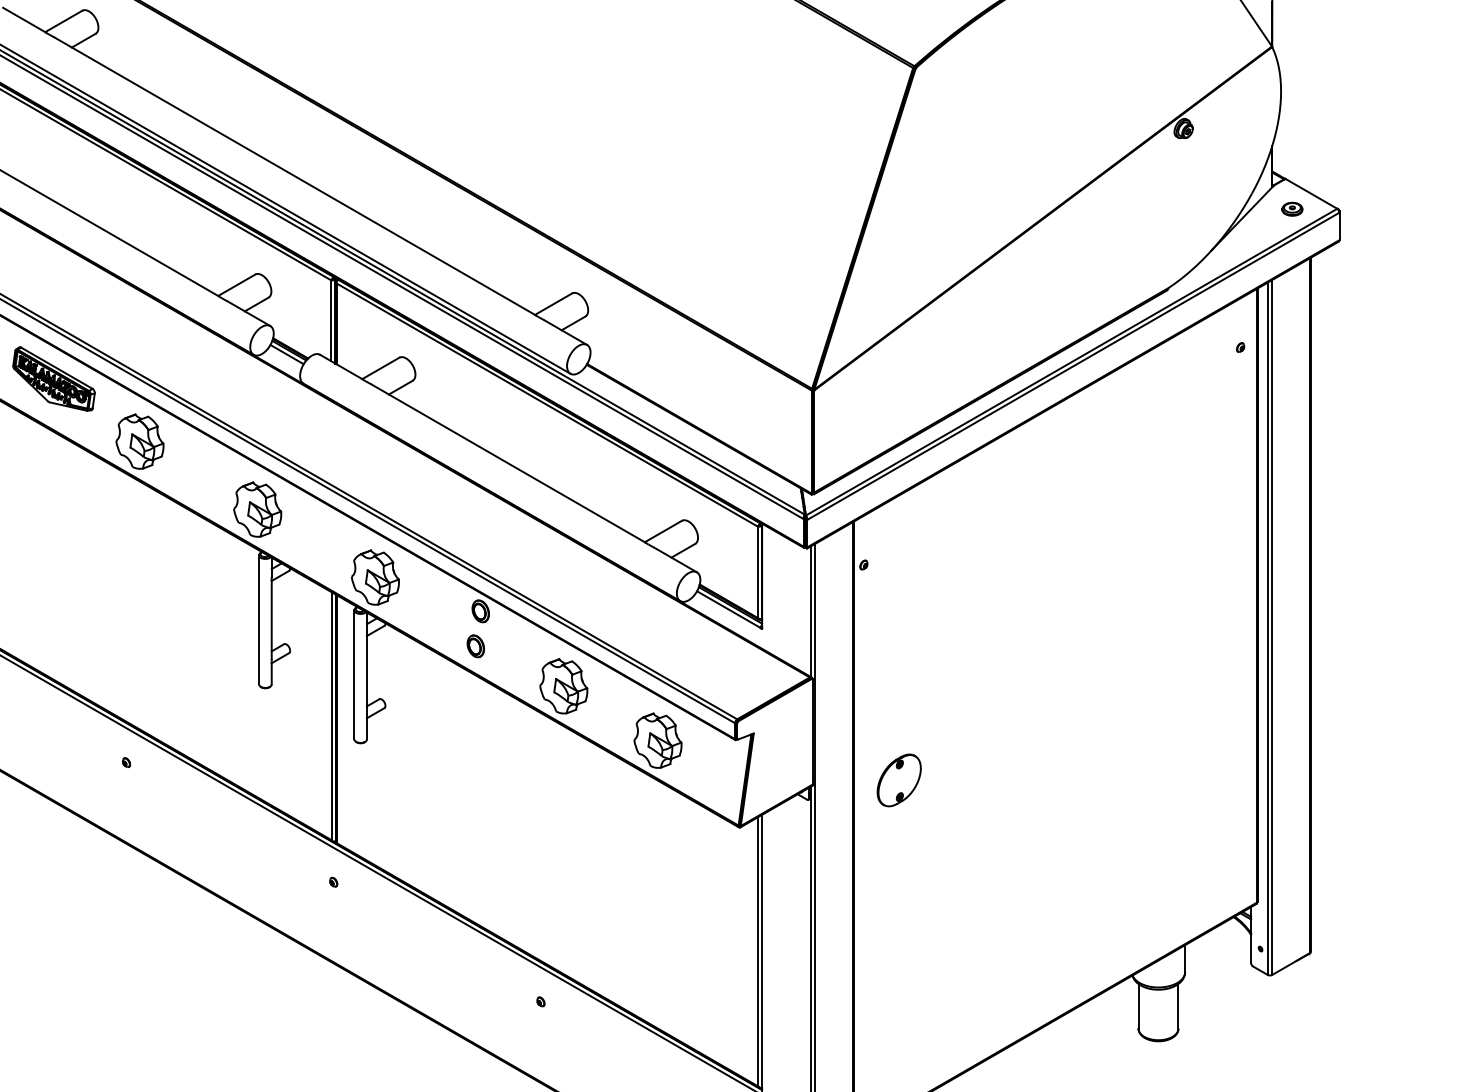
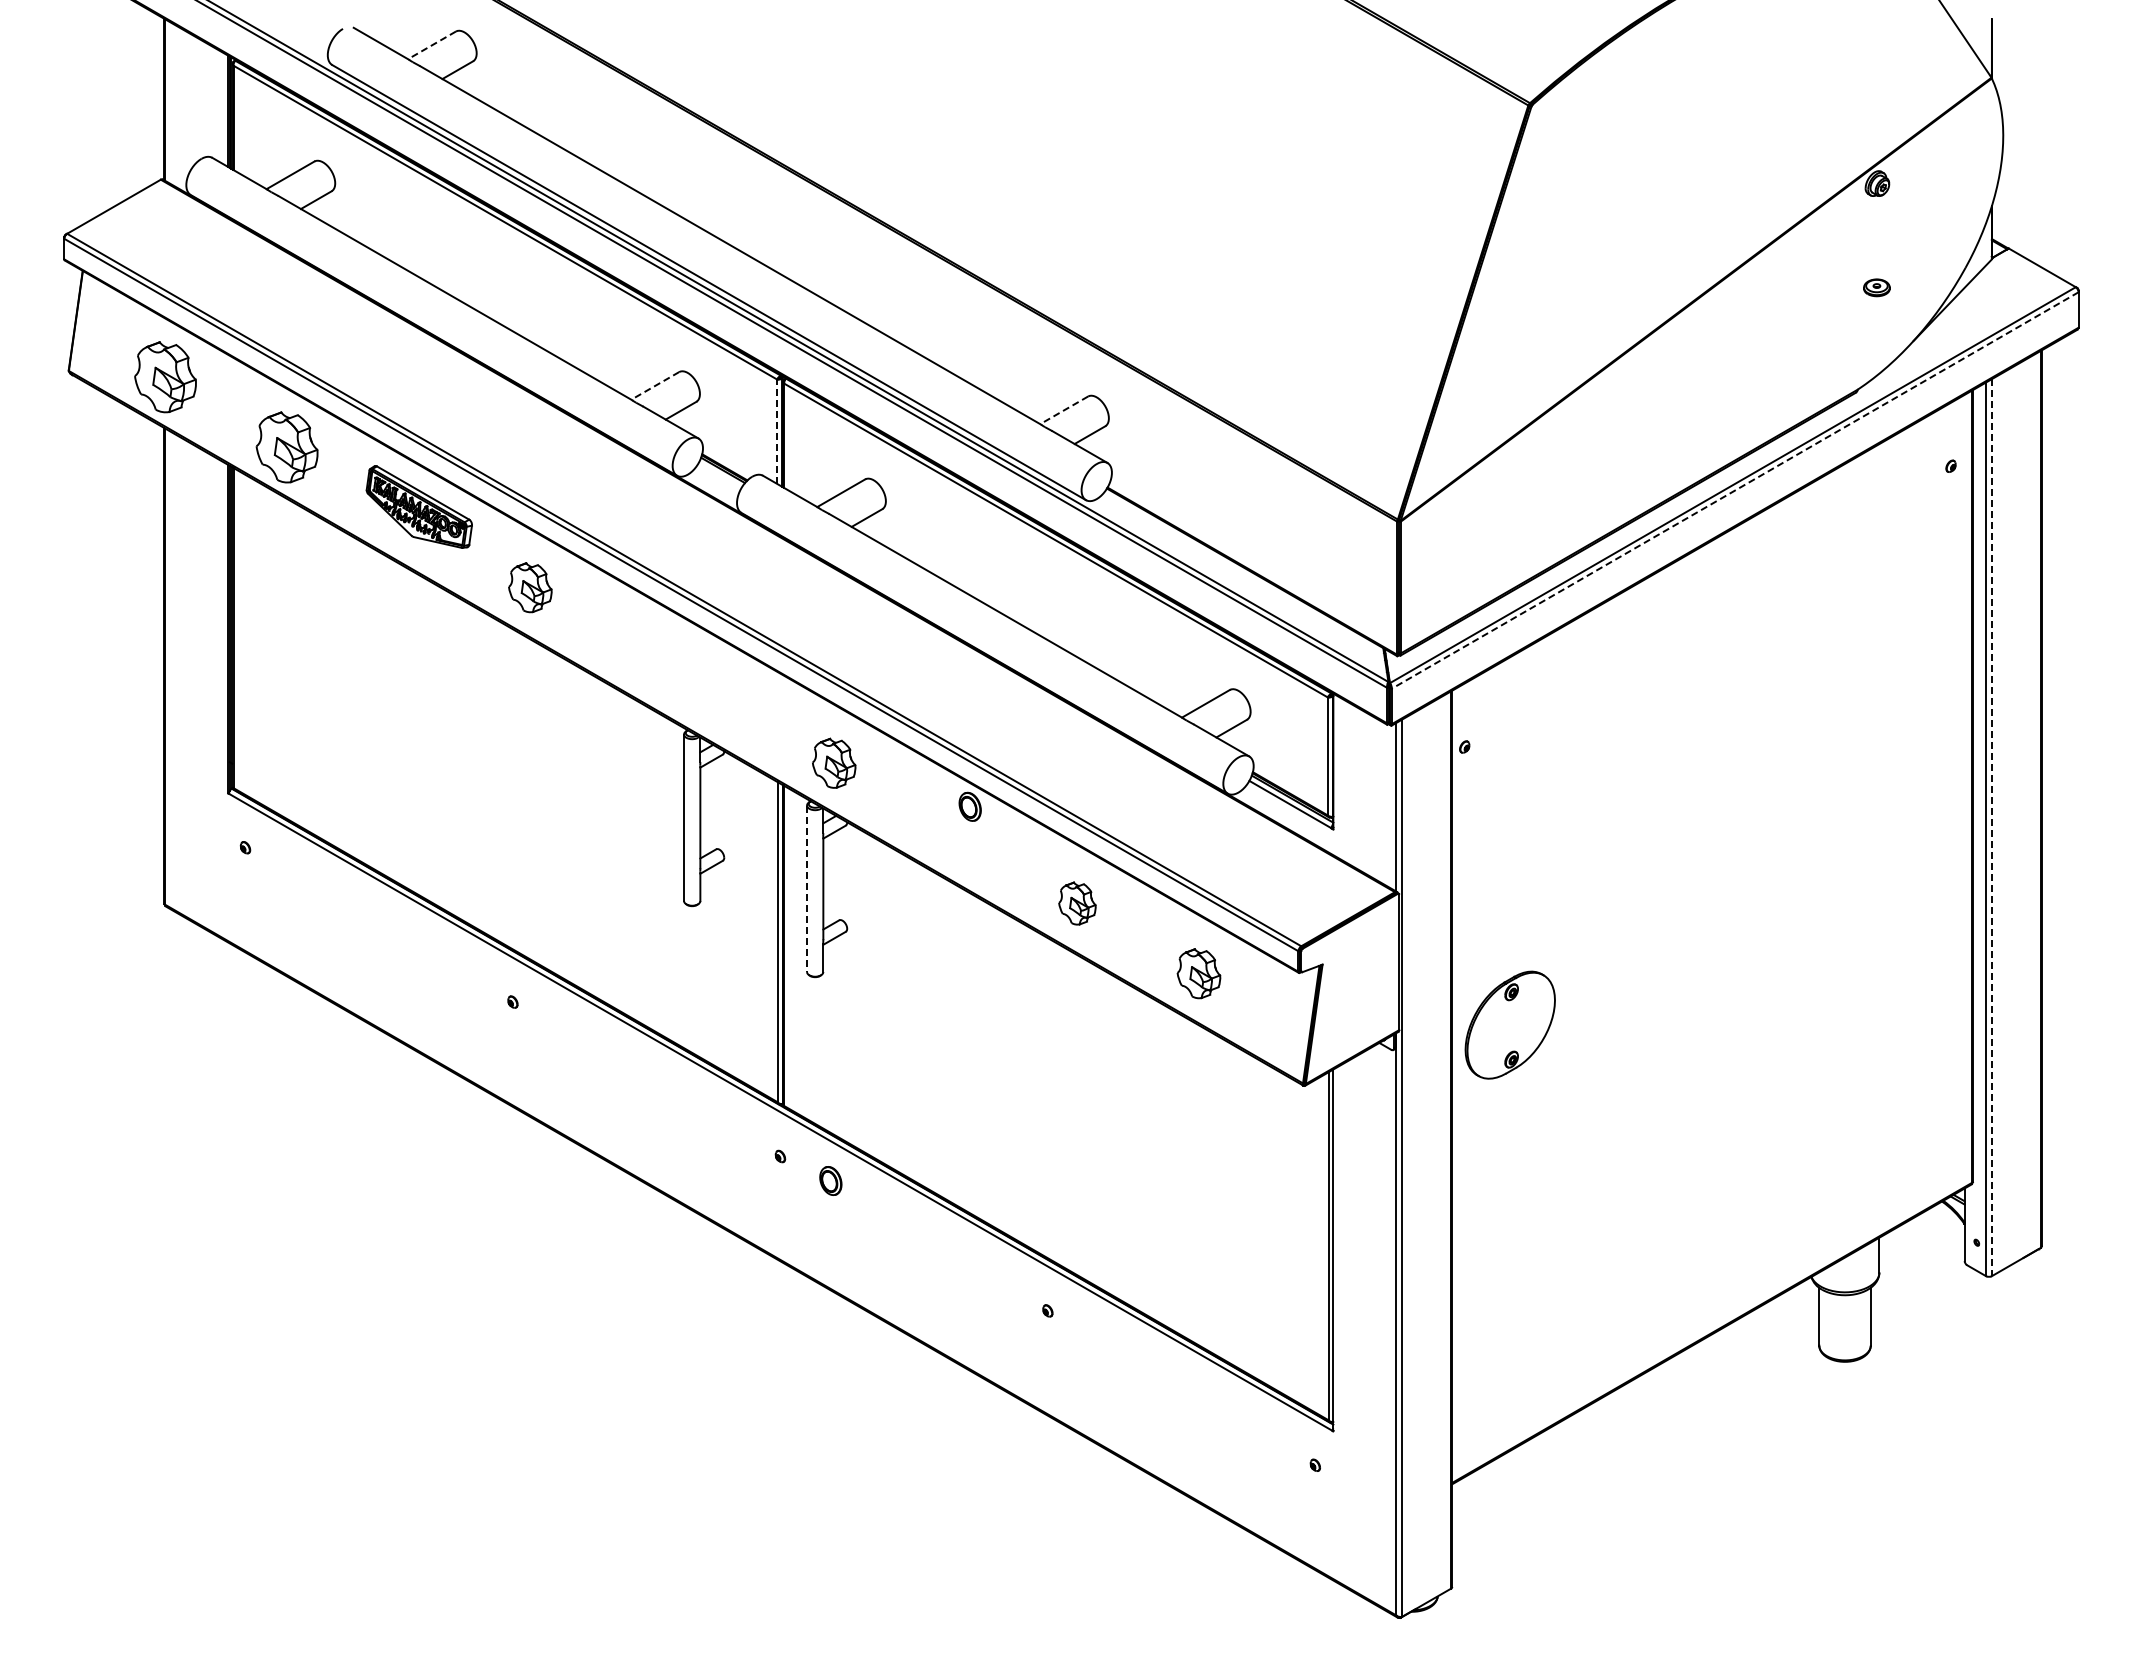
line: (64, 21) -> (432, 45), solid -> dashed
part: (1292, 209) -> (1876, 287), moved
line: (236, 284) -> (655, 385), solid -> dashed
line: (553, 304) -> (1064, 410), solid -> dashed
line: (331, 320) -> (777, 431), solid -> dashed
line: (286, 354) -> (719, 475), removed
line: (1073, 366) -> (1735, 490), solid -> dashed
part: (140, 441) -> (530, 587), size x0.7
part: (257, 509) -> (682, 675), removed
part: (374, 577) -> (833, 763), size x0.7
line: (1271, 627) -> (1991, 827), solid -> dashed
part: (475, 645) -> (830, 1180), moved
line: (354, 675) -> (807, 889), solid -> dashed
part: (563, 686) -> (1077, 903), size x0.6
part: (657, 740) -> (1198, 973), size x0.7
part: (899, 779) -> (1510, 1024), size x1.6

